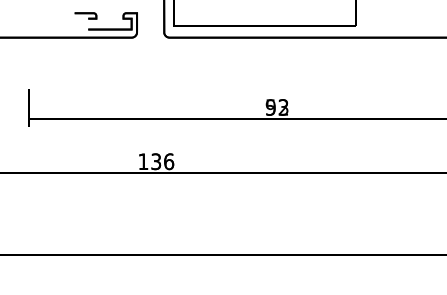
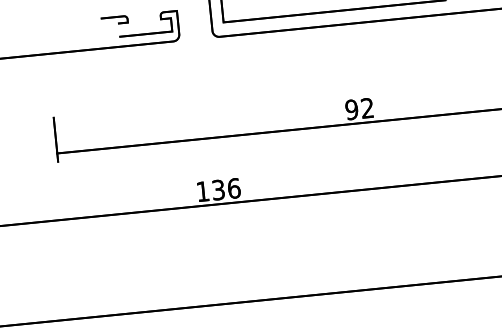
text: (276, 107) -> (358, 109), 53 -> 92

